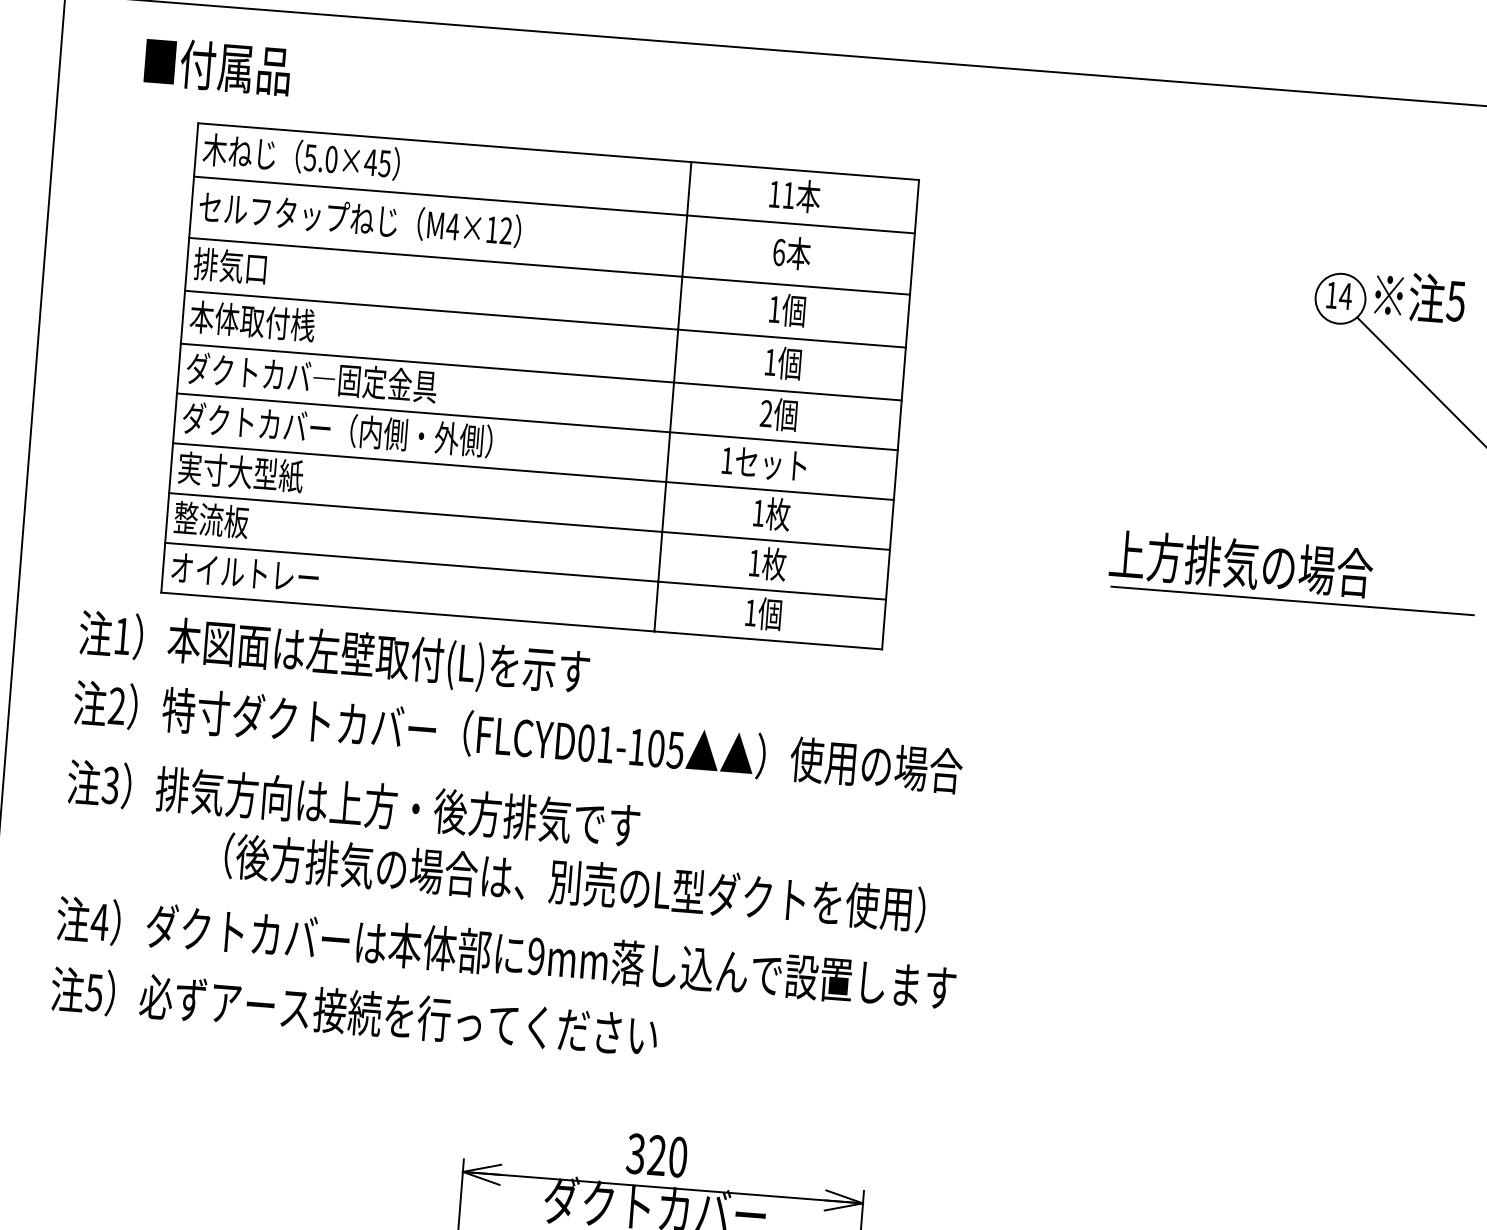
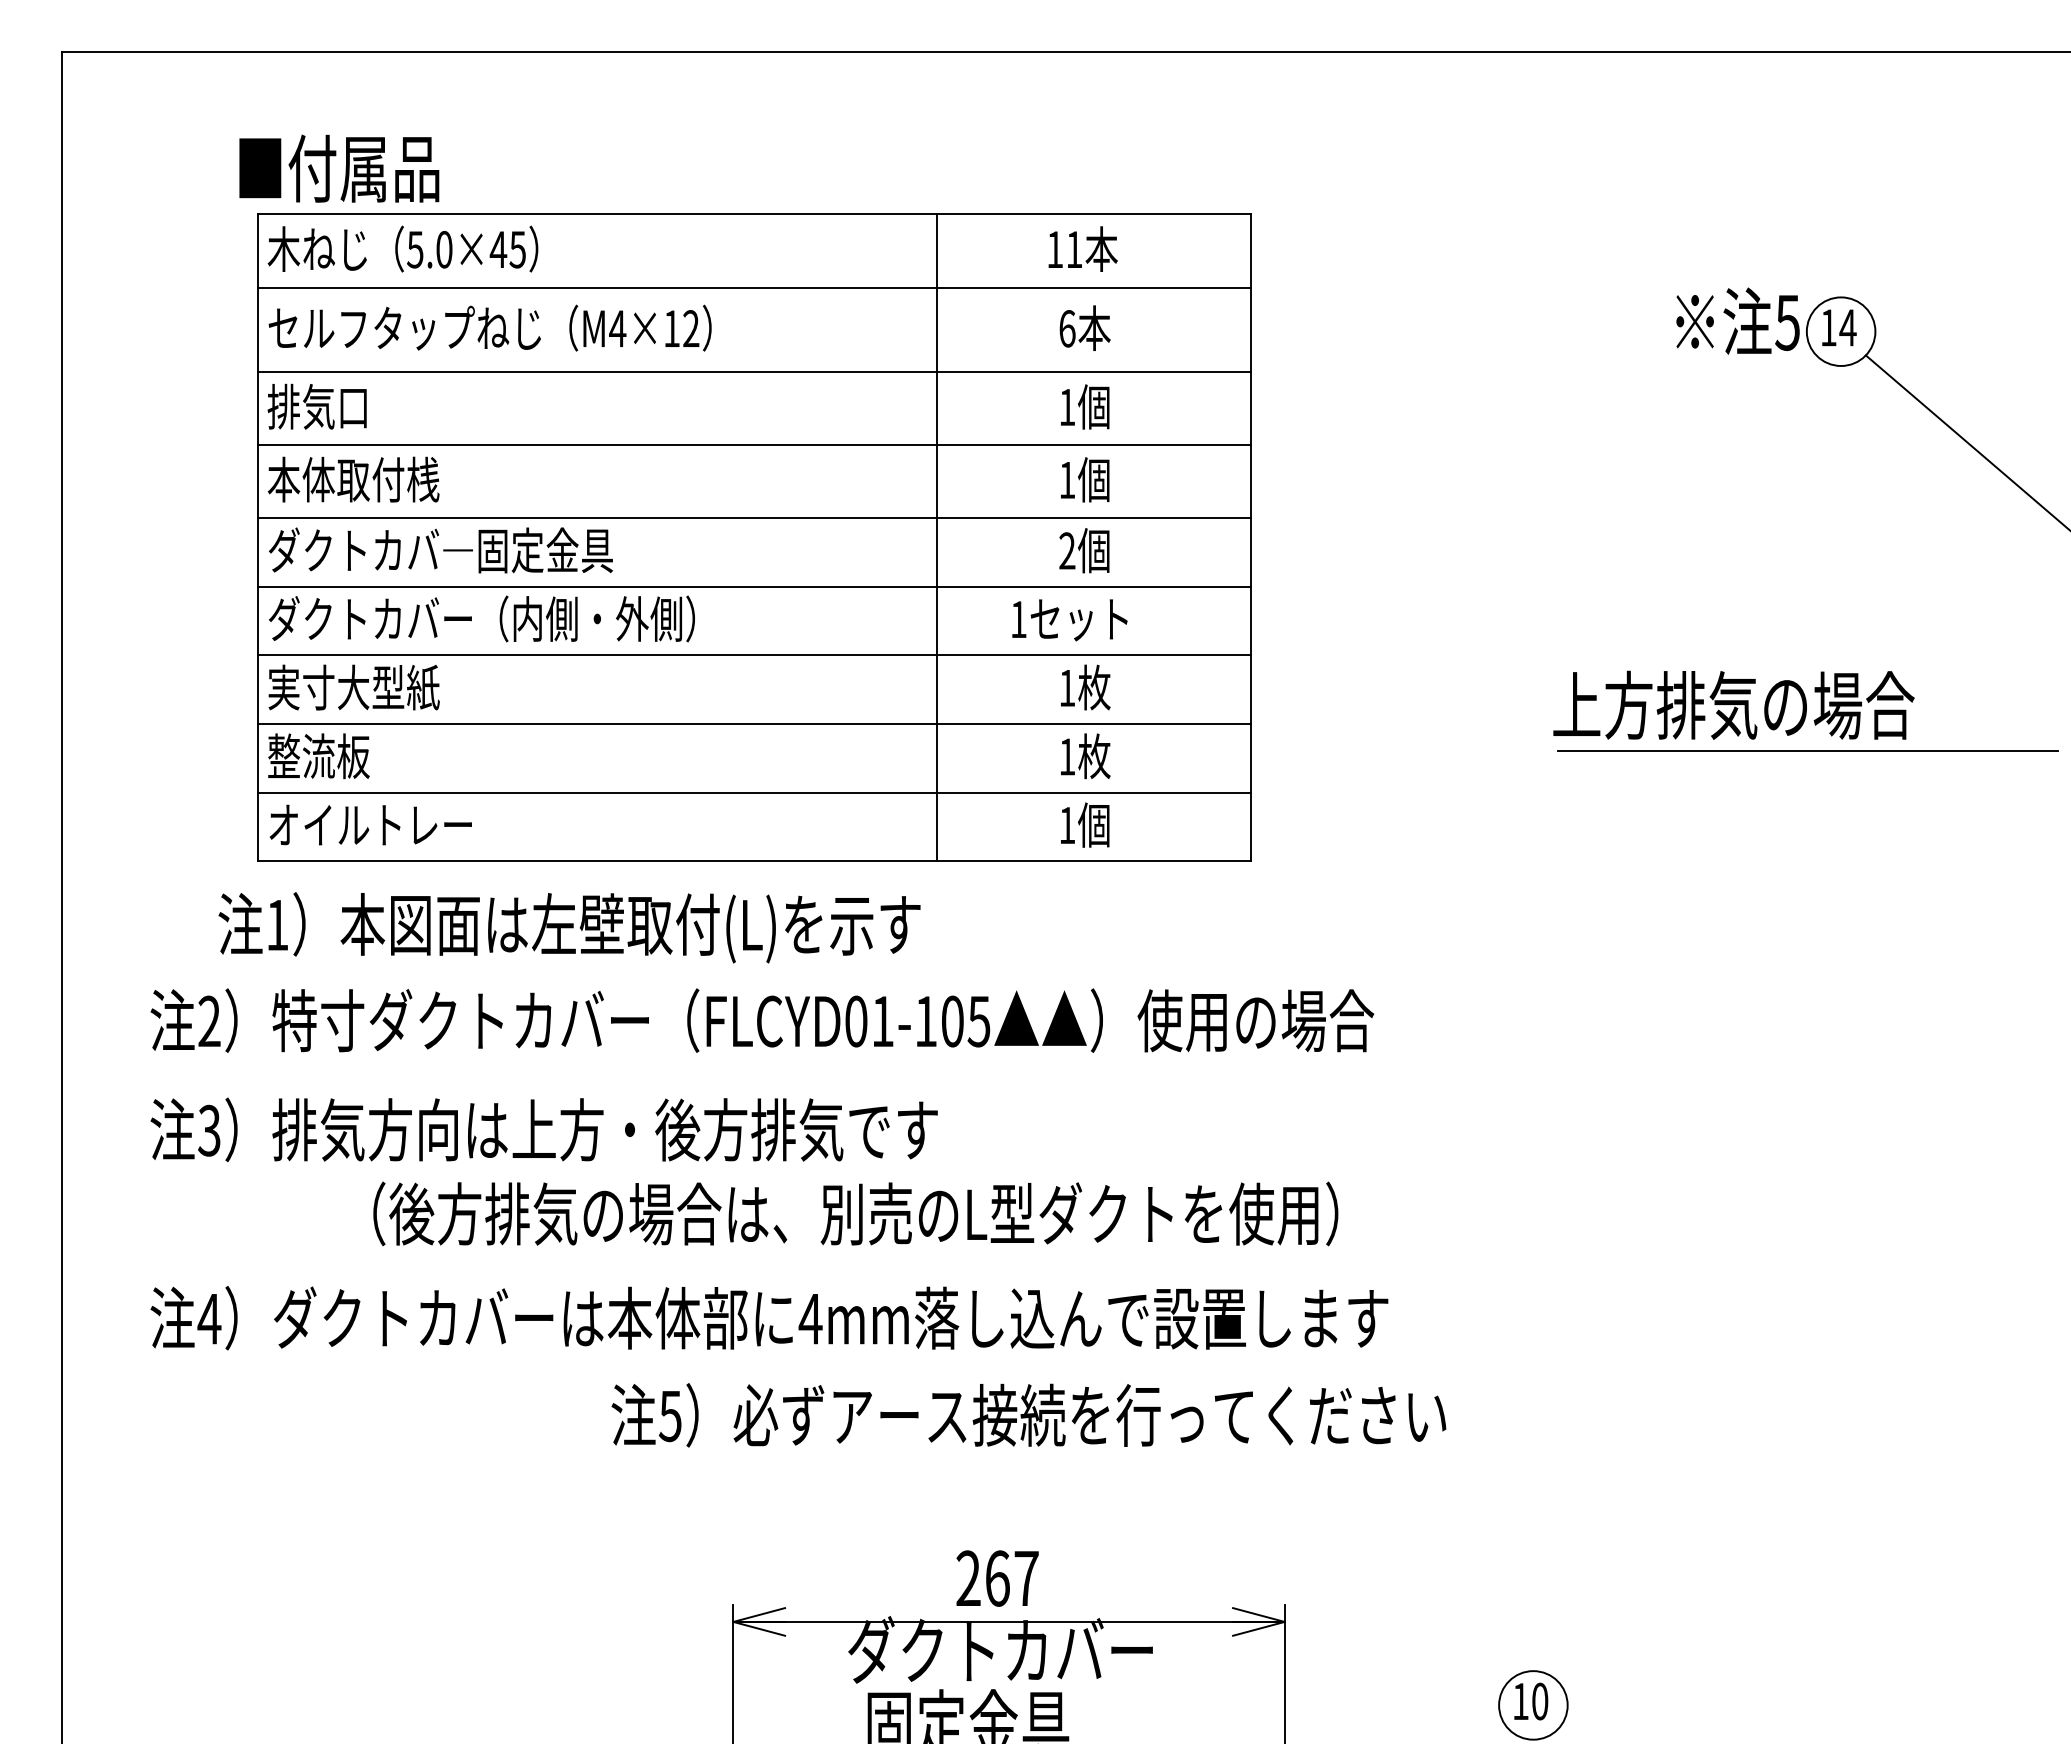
text: (217, 66) -> (339, 168), moved
text: (1419, 296) -> (1737, 320), moved
text: (334, 654) -> (569, 927), moved
text: (536, 956) -> (810, 1318), 9mm -> 4mm
text: (354, 1012) -> (1028, 1415), moved
text: (657, 1155) -> (997, 1578), 320 -> 267

